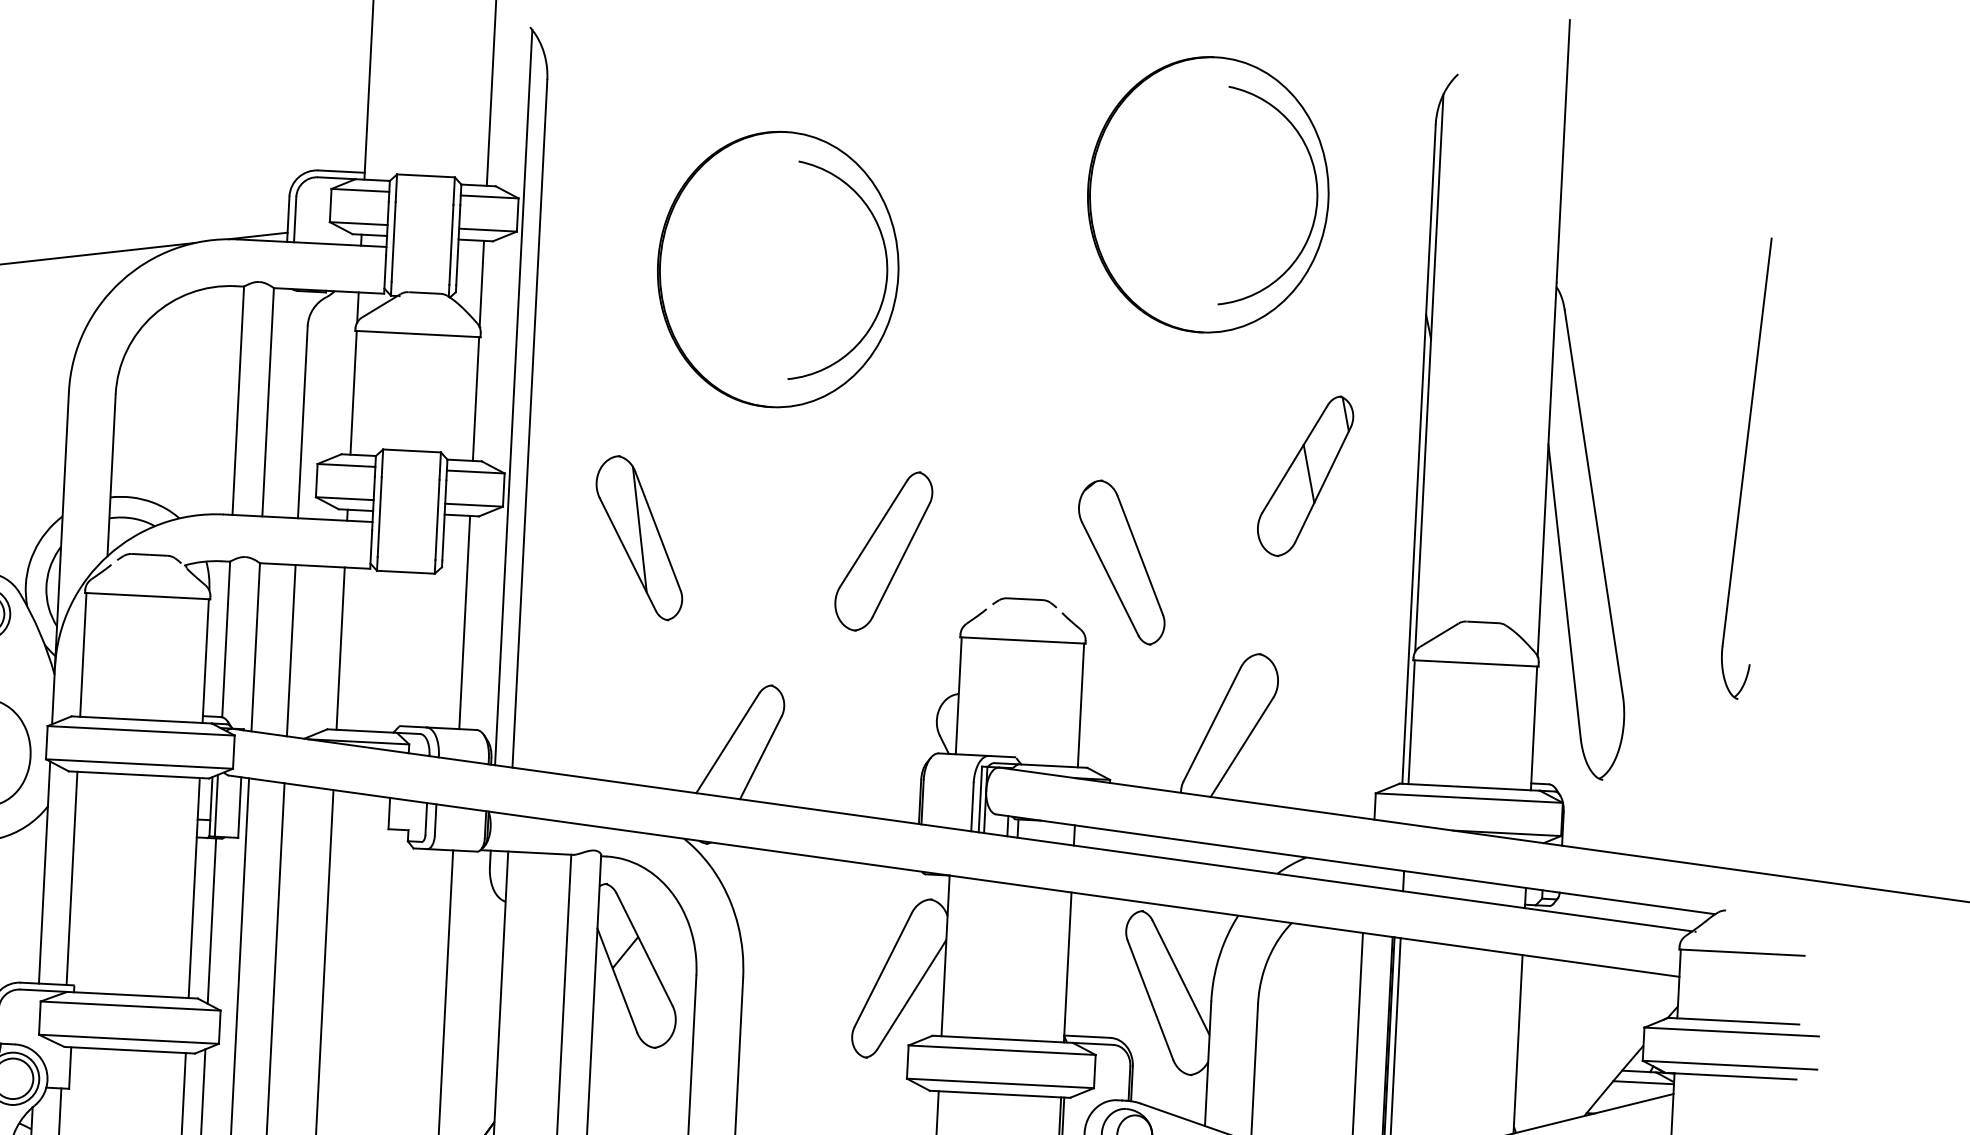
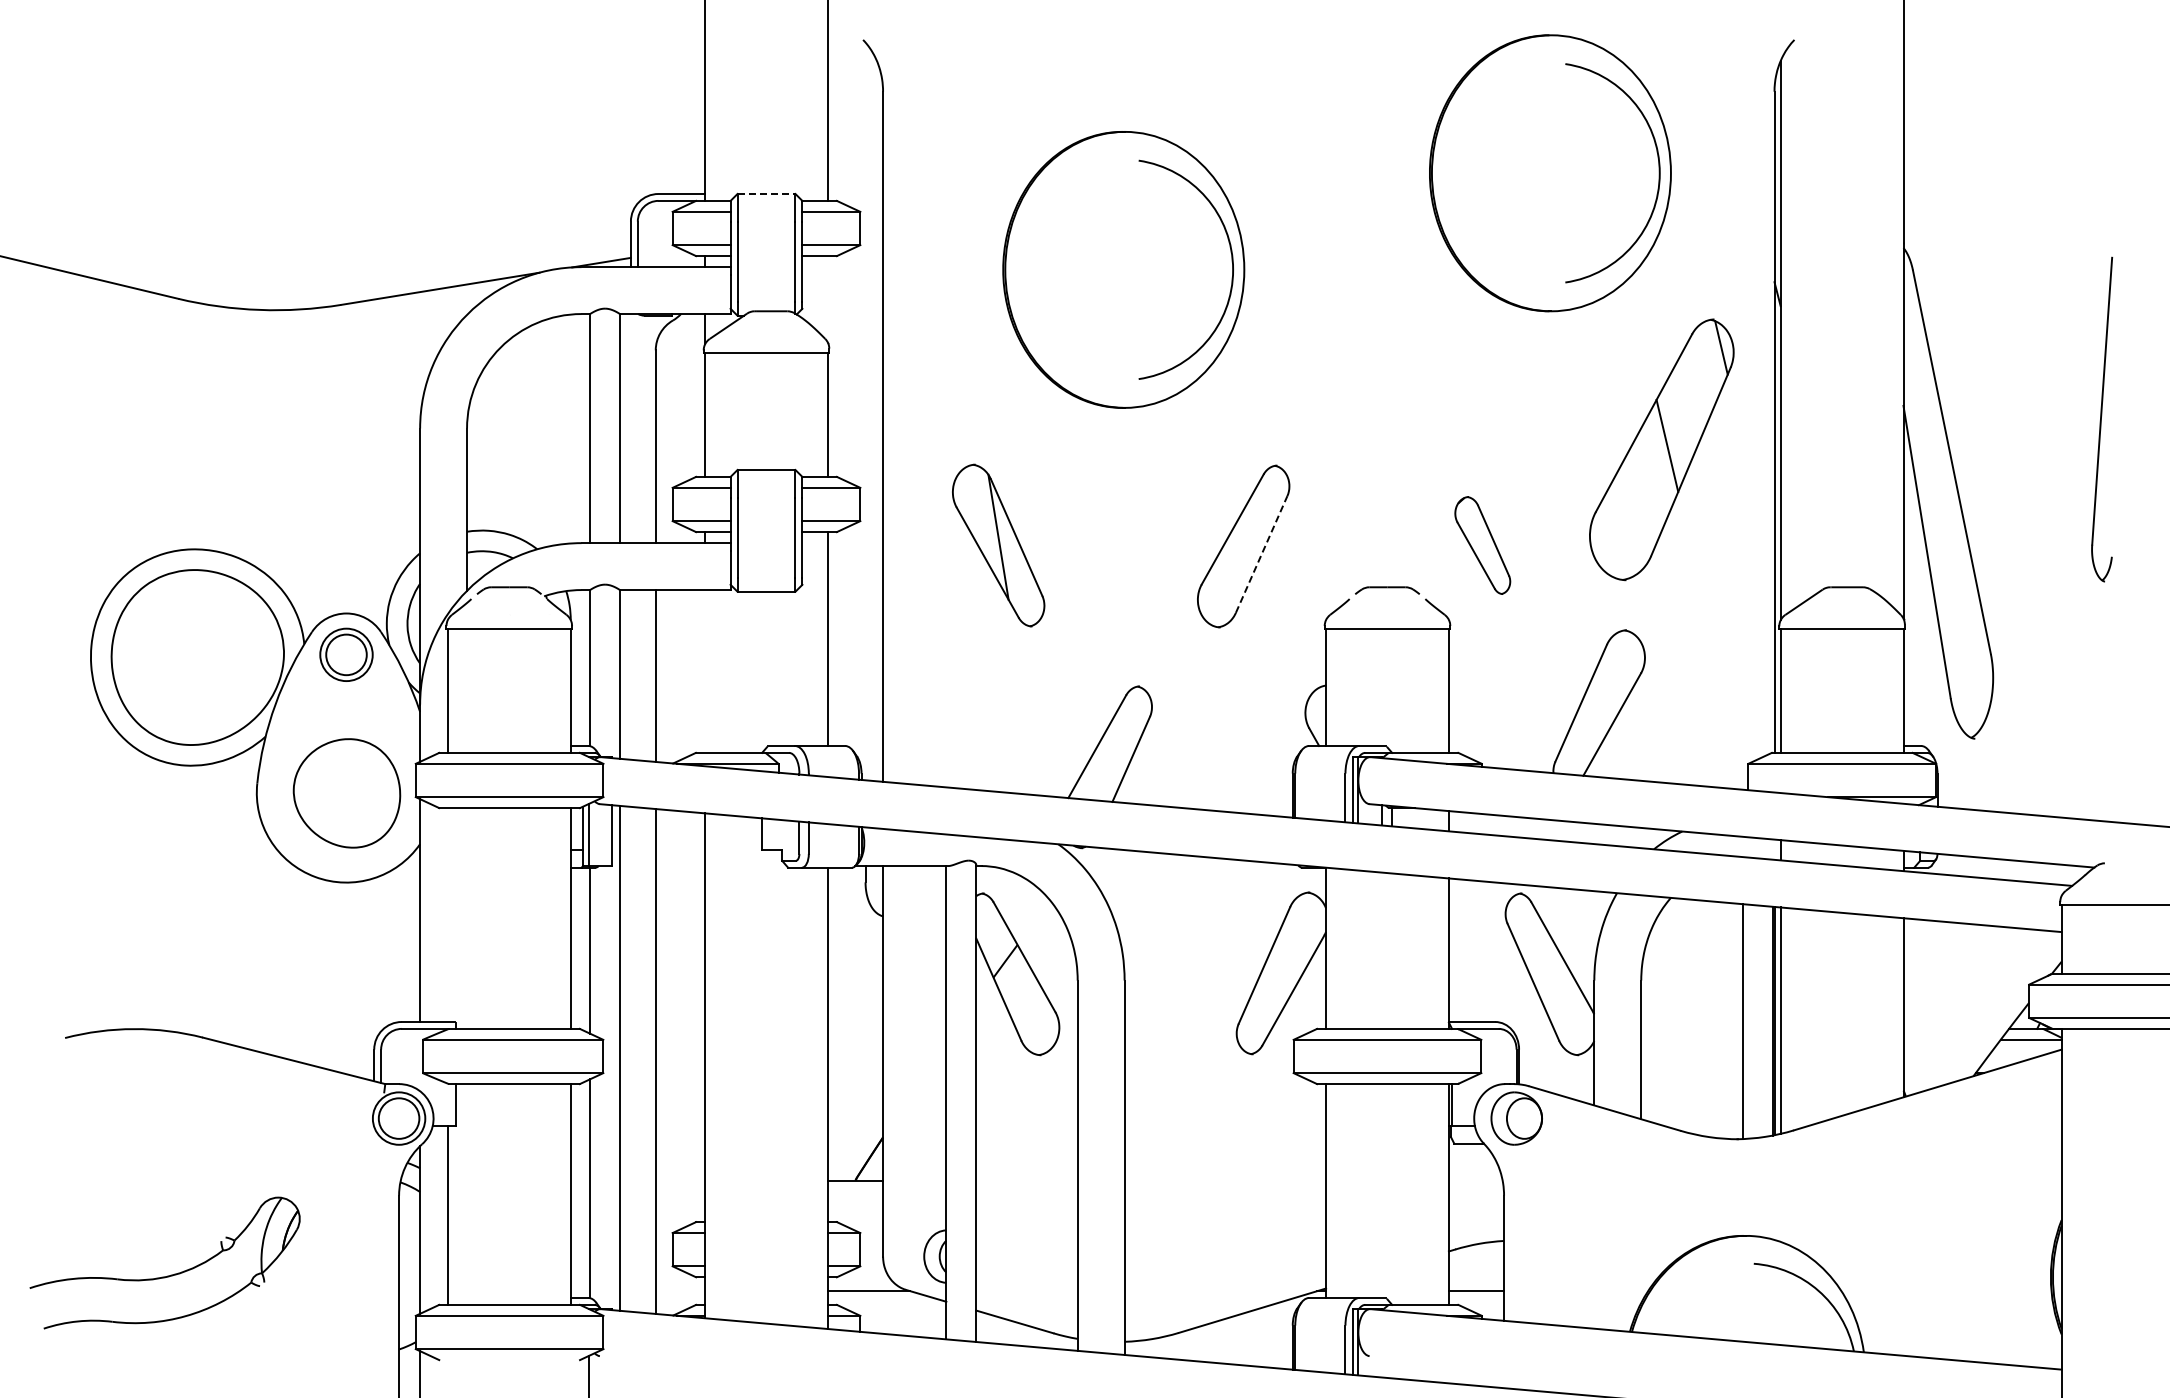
line: (425, 176) -> (766, 194), solid -> dashed
line: (481, 284) -> (827, 299), removed
line: (513, 397) -> (865, 411), removed
part: (1745, 468) -> (2101, 419), size x0.7
part: (1305, 475) -> (1661, 449), size x1.6
line: (901, 560) -> (1261, 554), solid -> dashed
part: (1121, 562) -> (1482, 545), size x0.6
line: (341, 648) -> (705, 671), removed
line: (71, 877) -> (447, 914), removed

